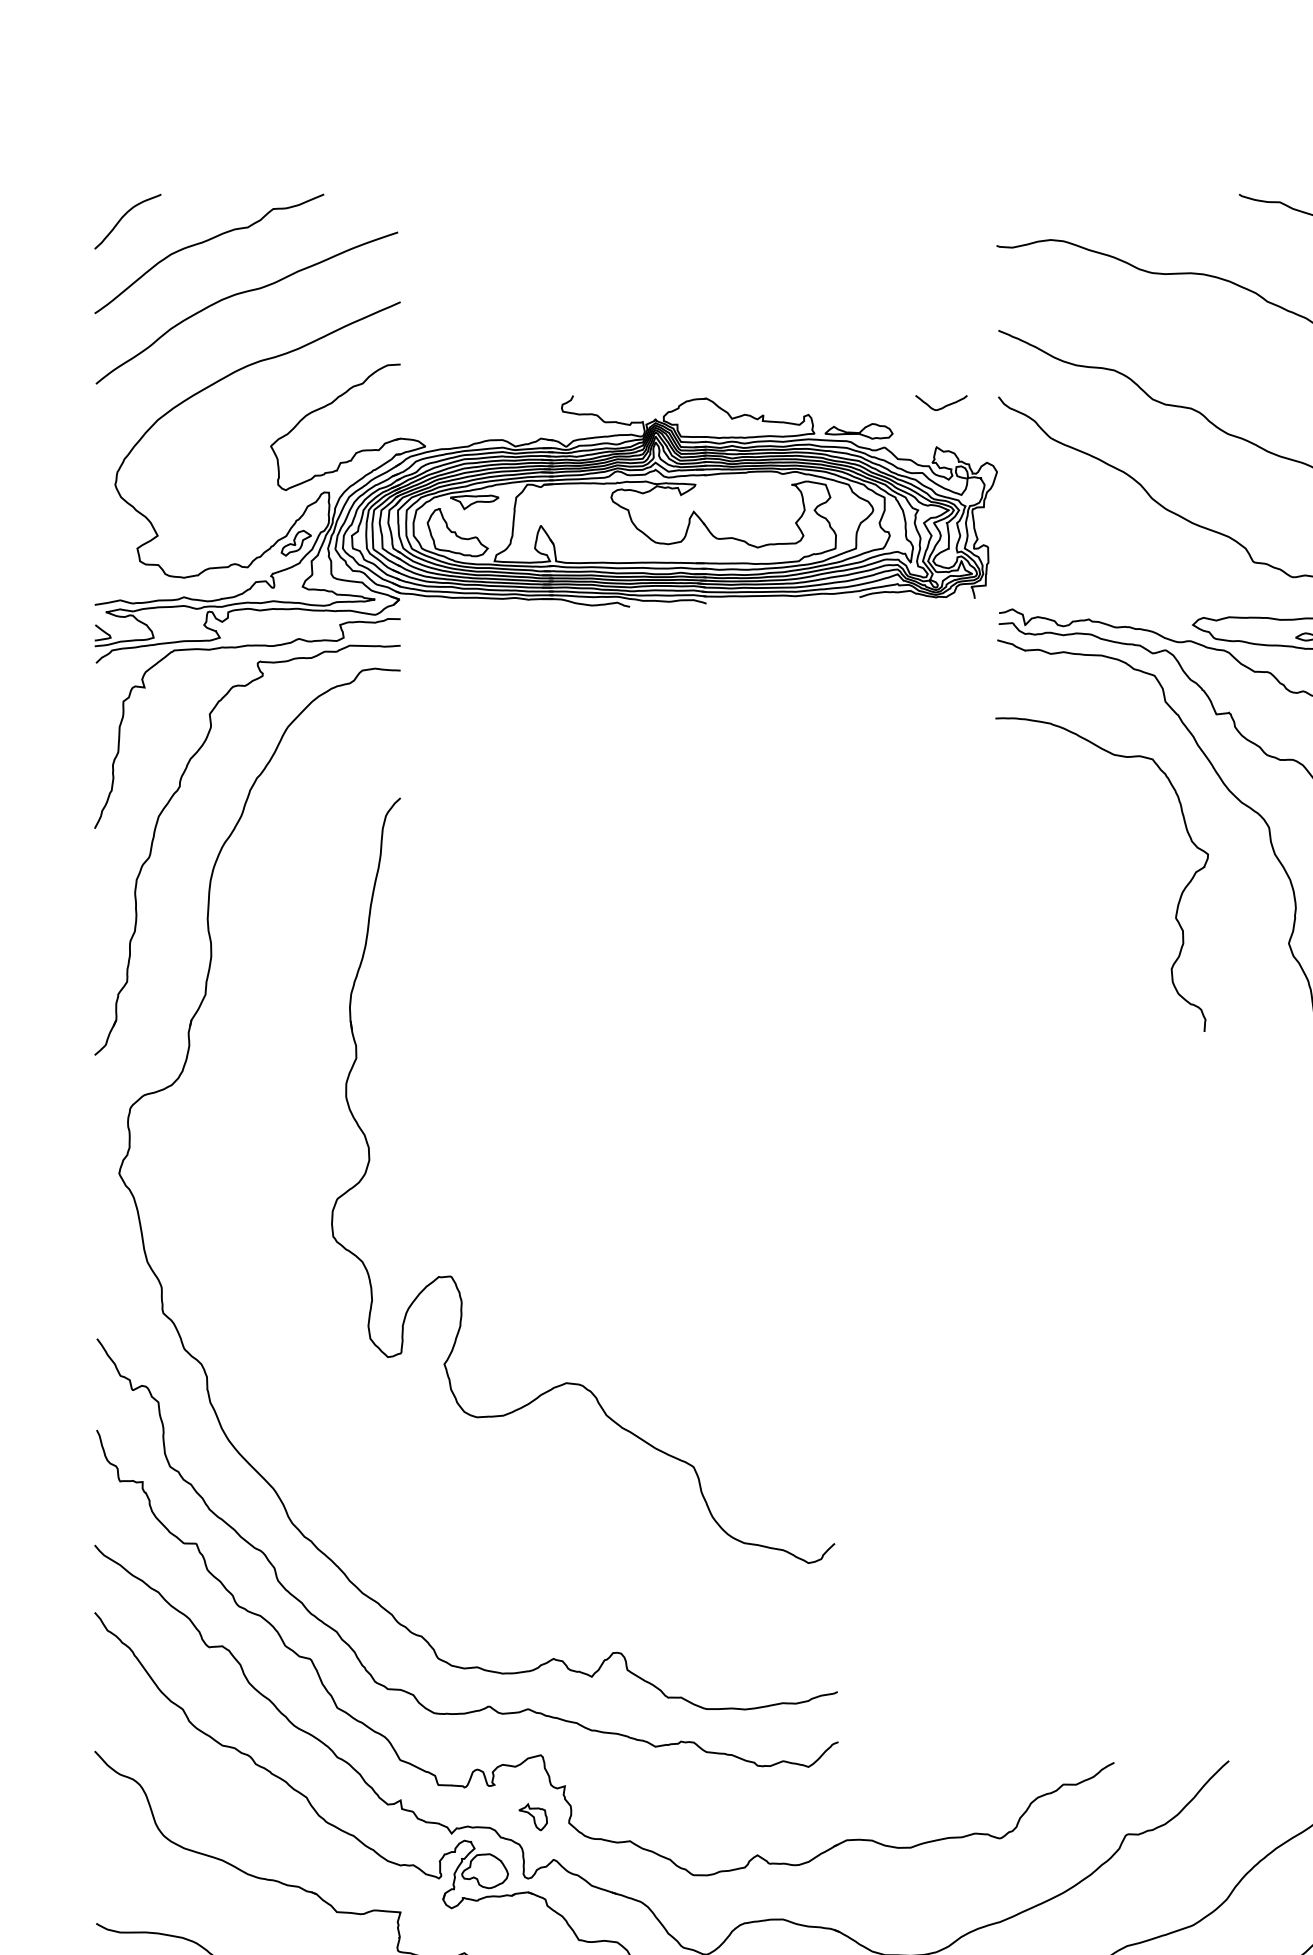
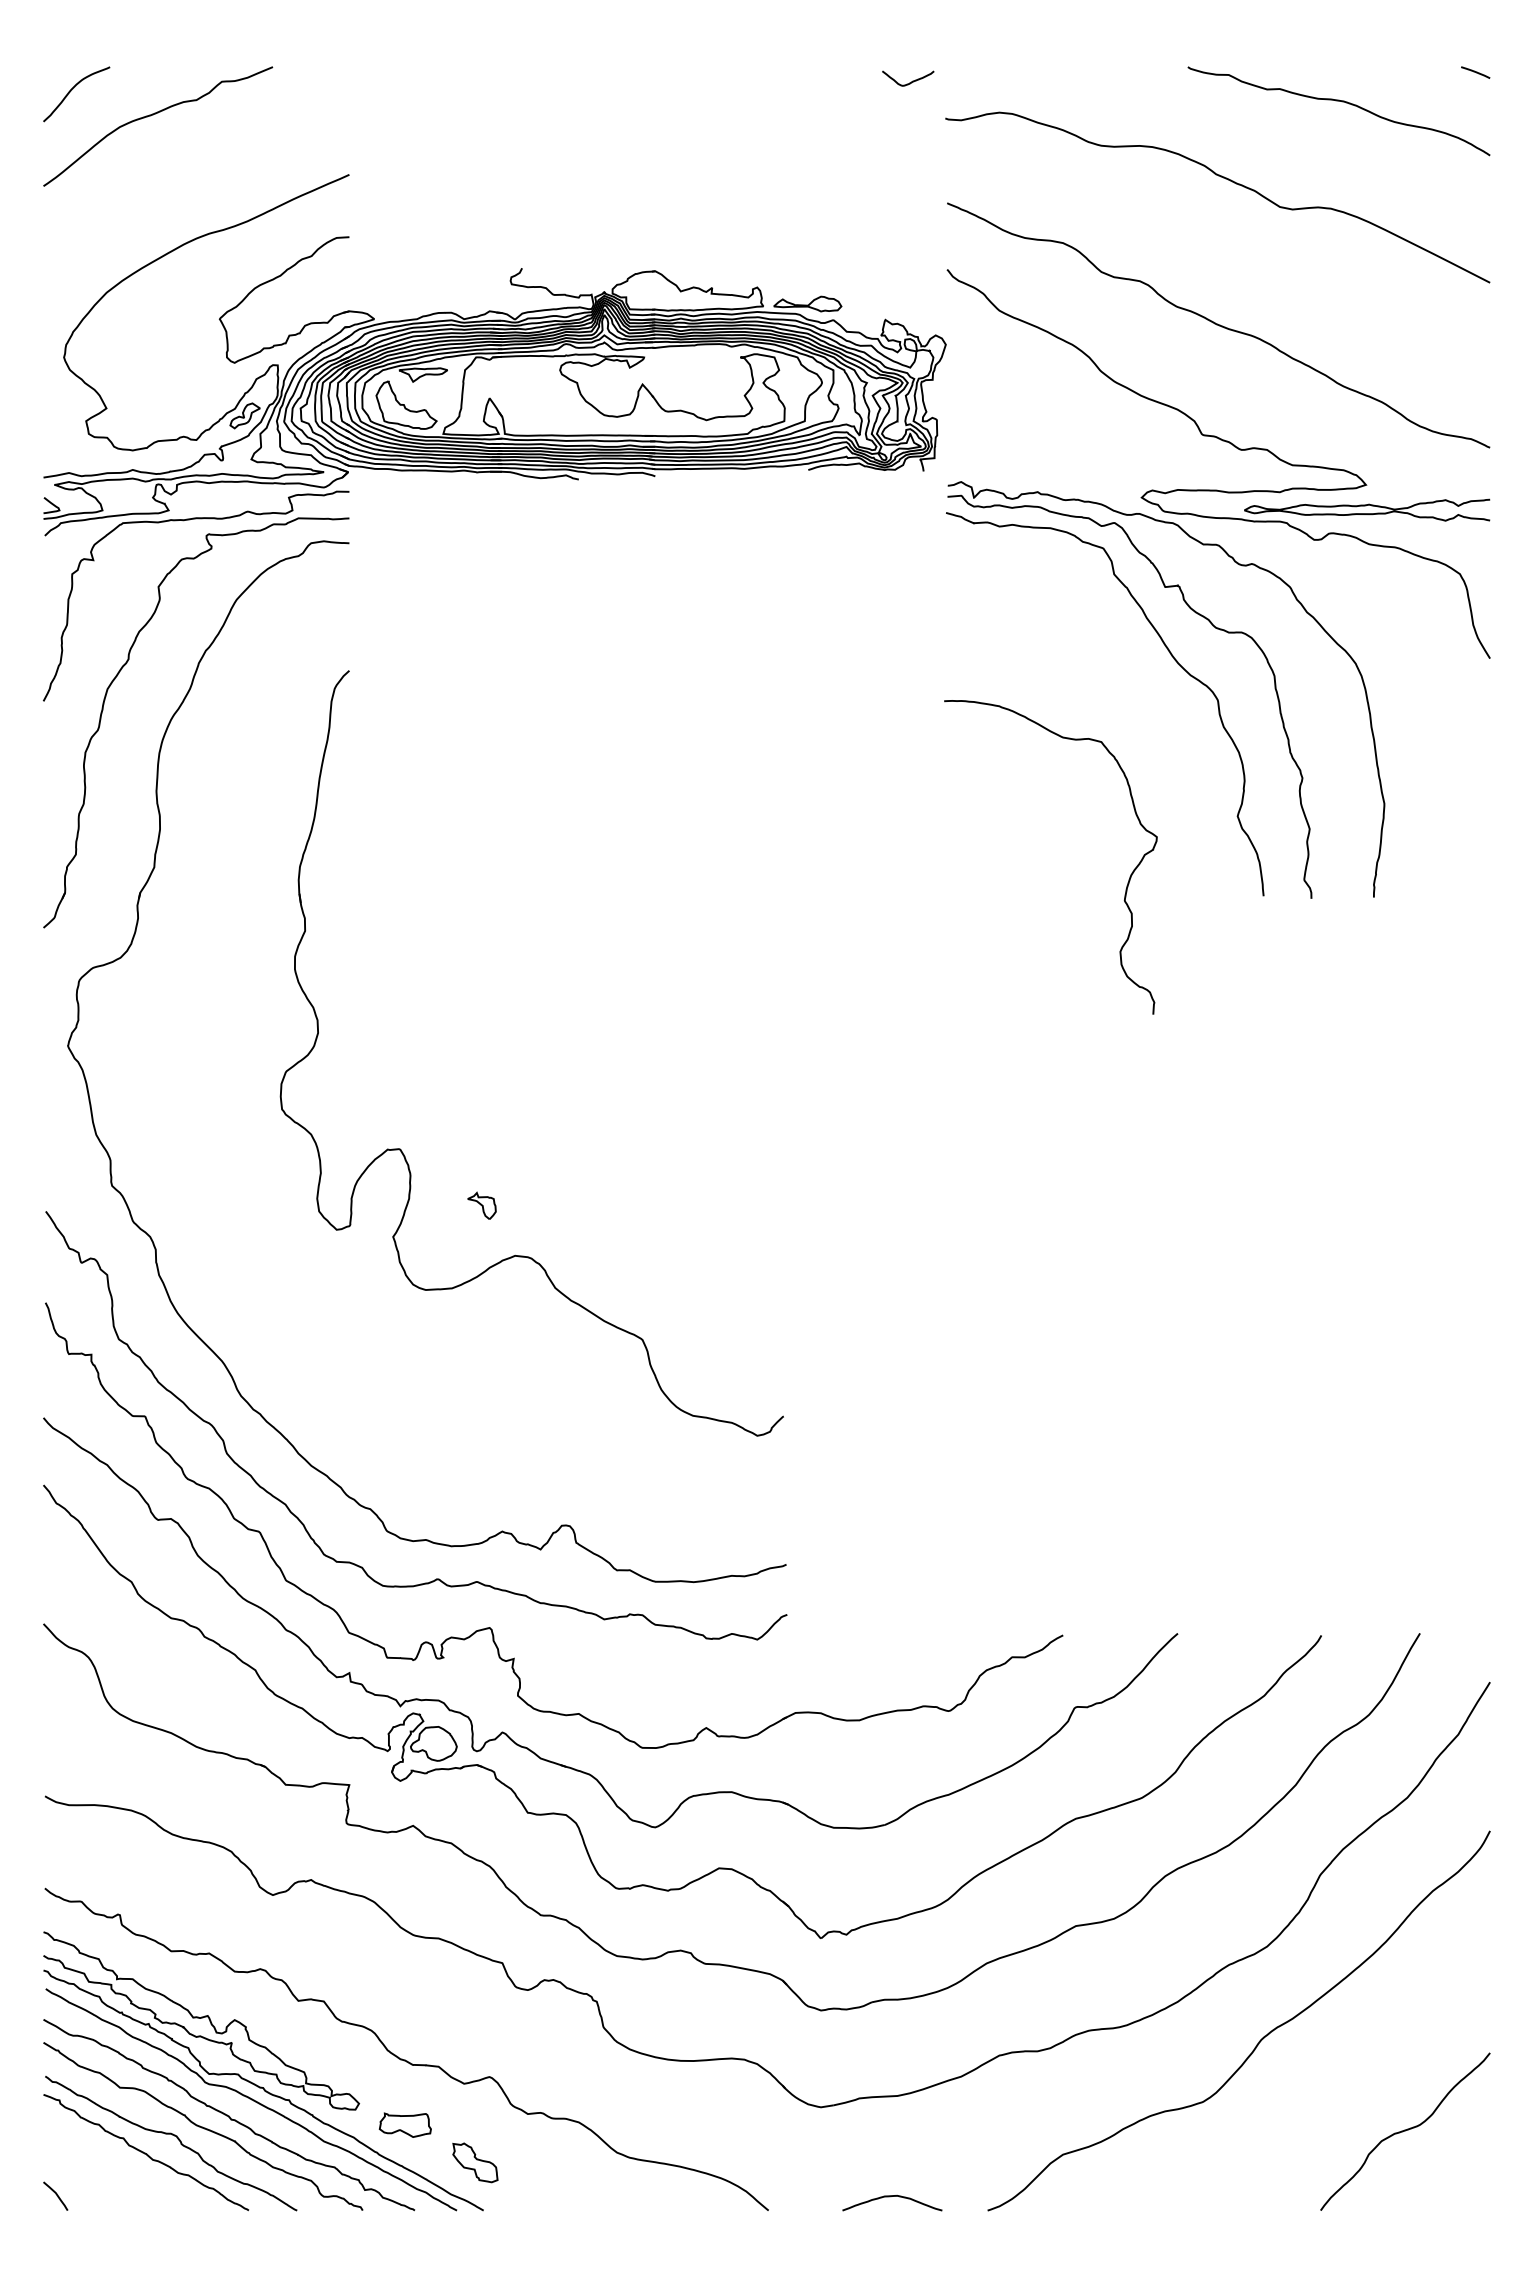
curve: (242, 293) -> (191, 166), removed
curve: (942, 406) -> (909, 82), moved
curve: (1178, 899) -> (1127, 882), moved
part: (532, 1816) -> (481, 1205), moved

